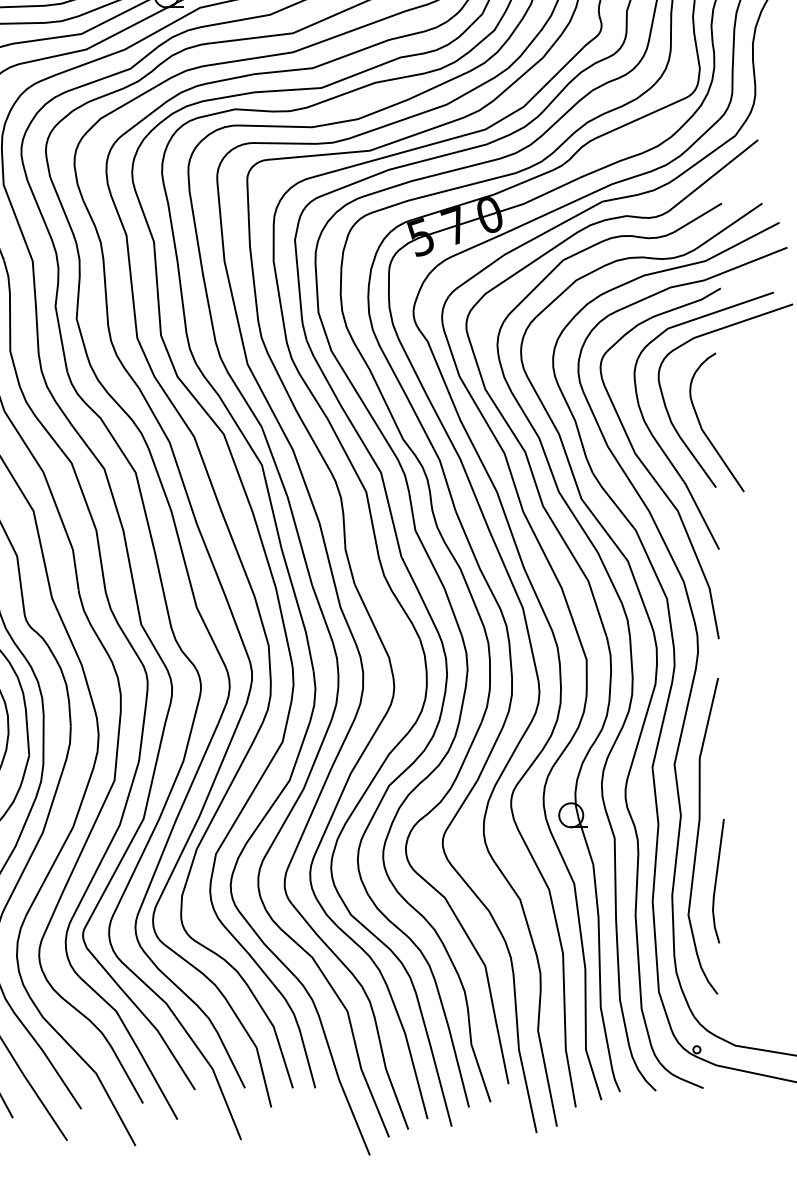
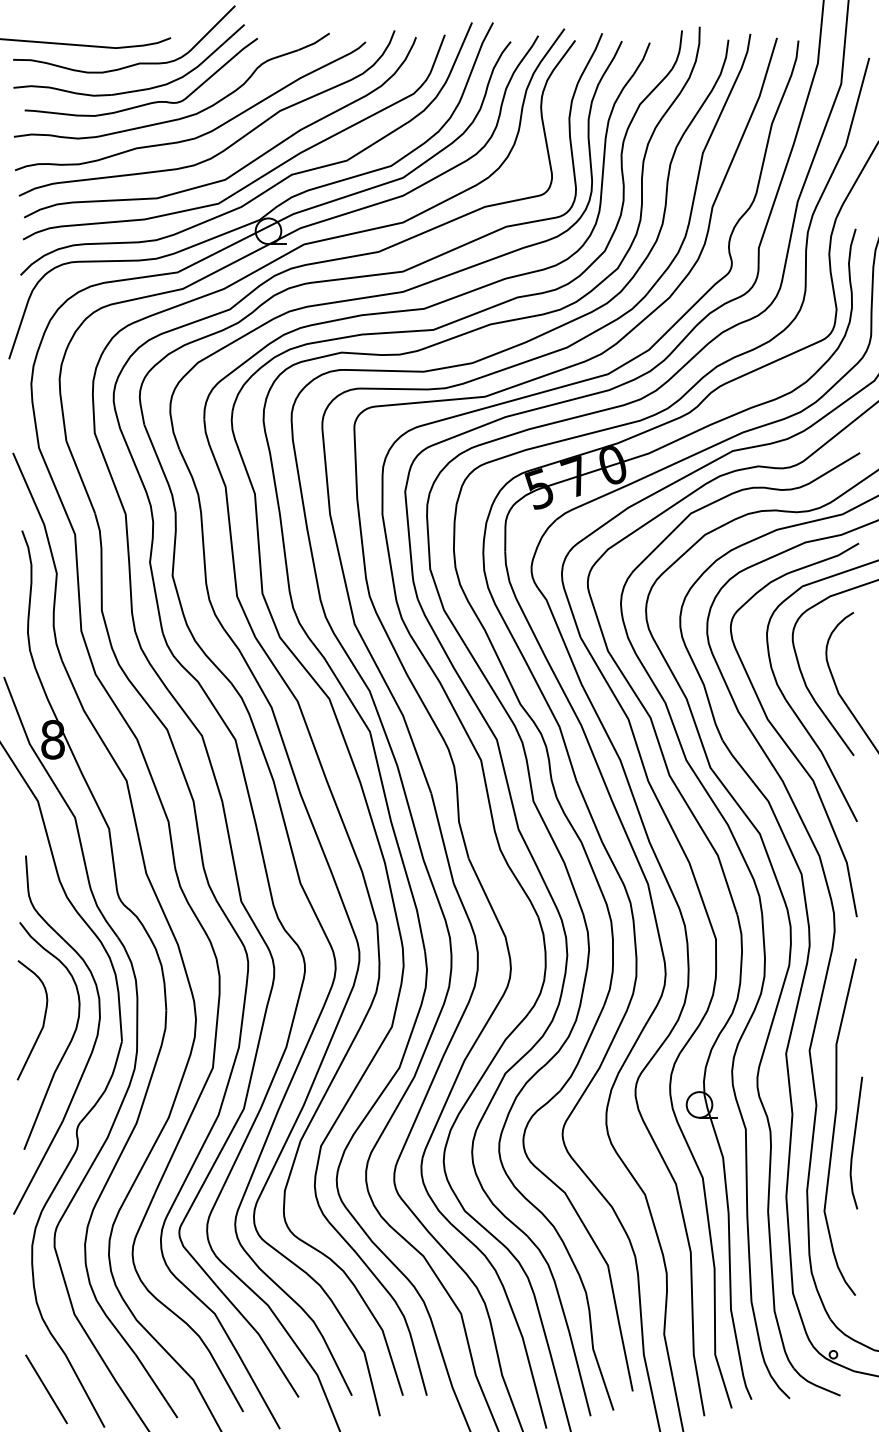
line: (716, 880) -> (854, 1142), moved

